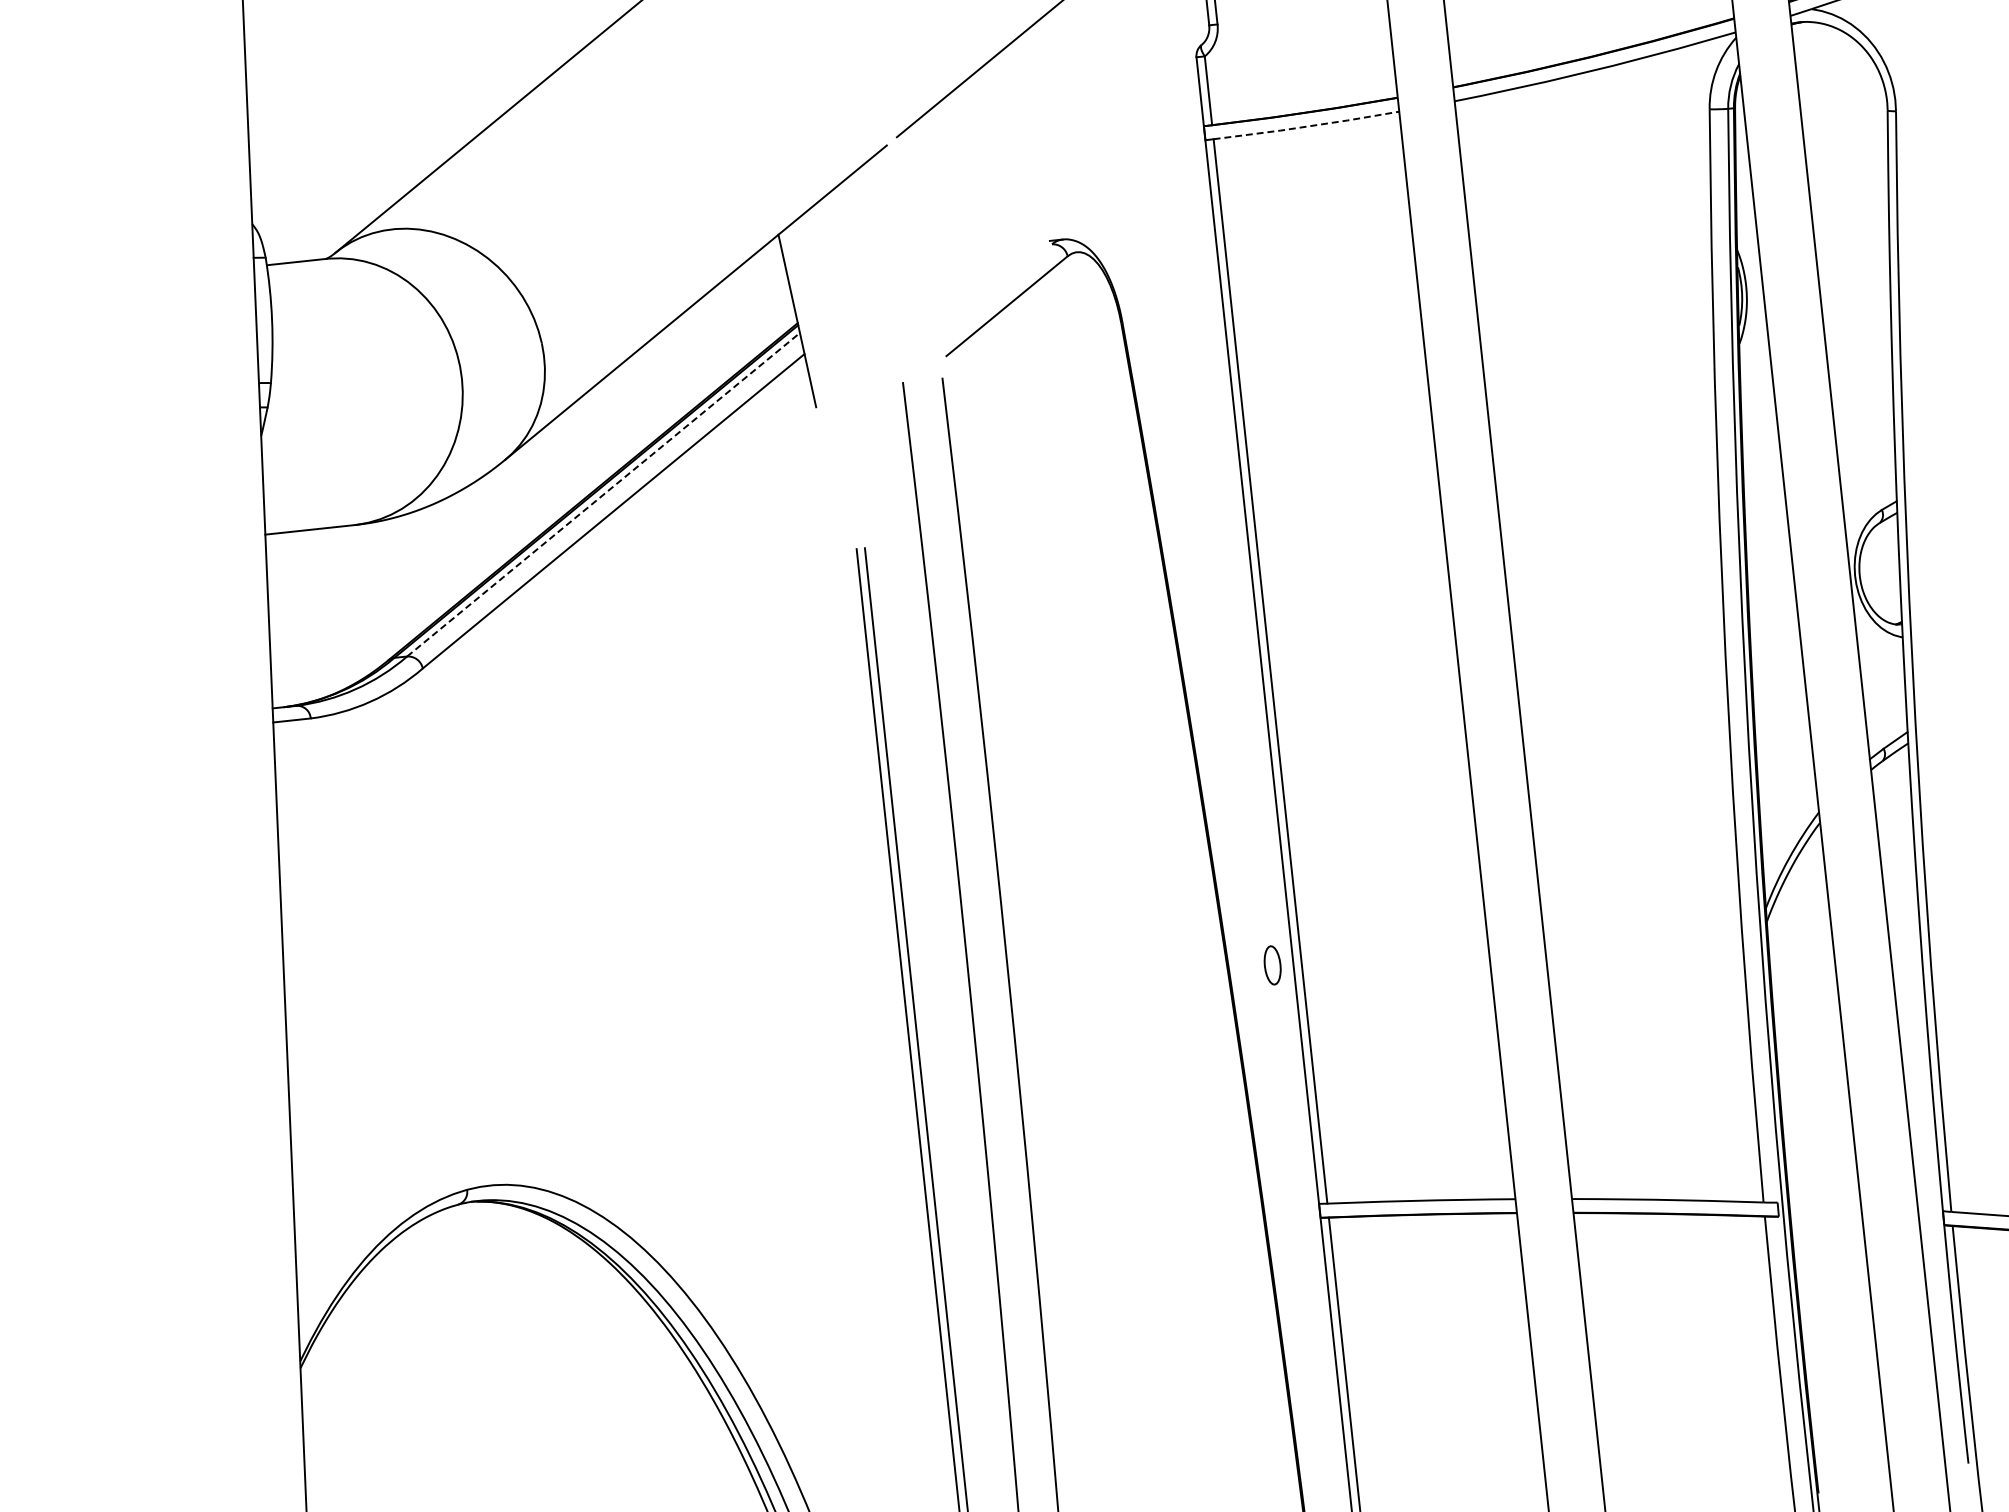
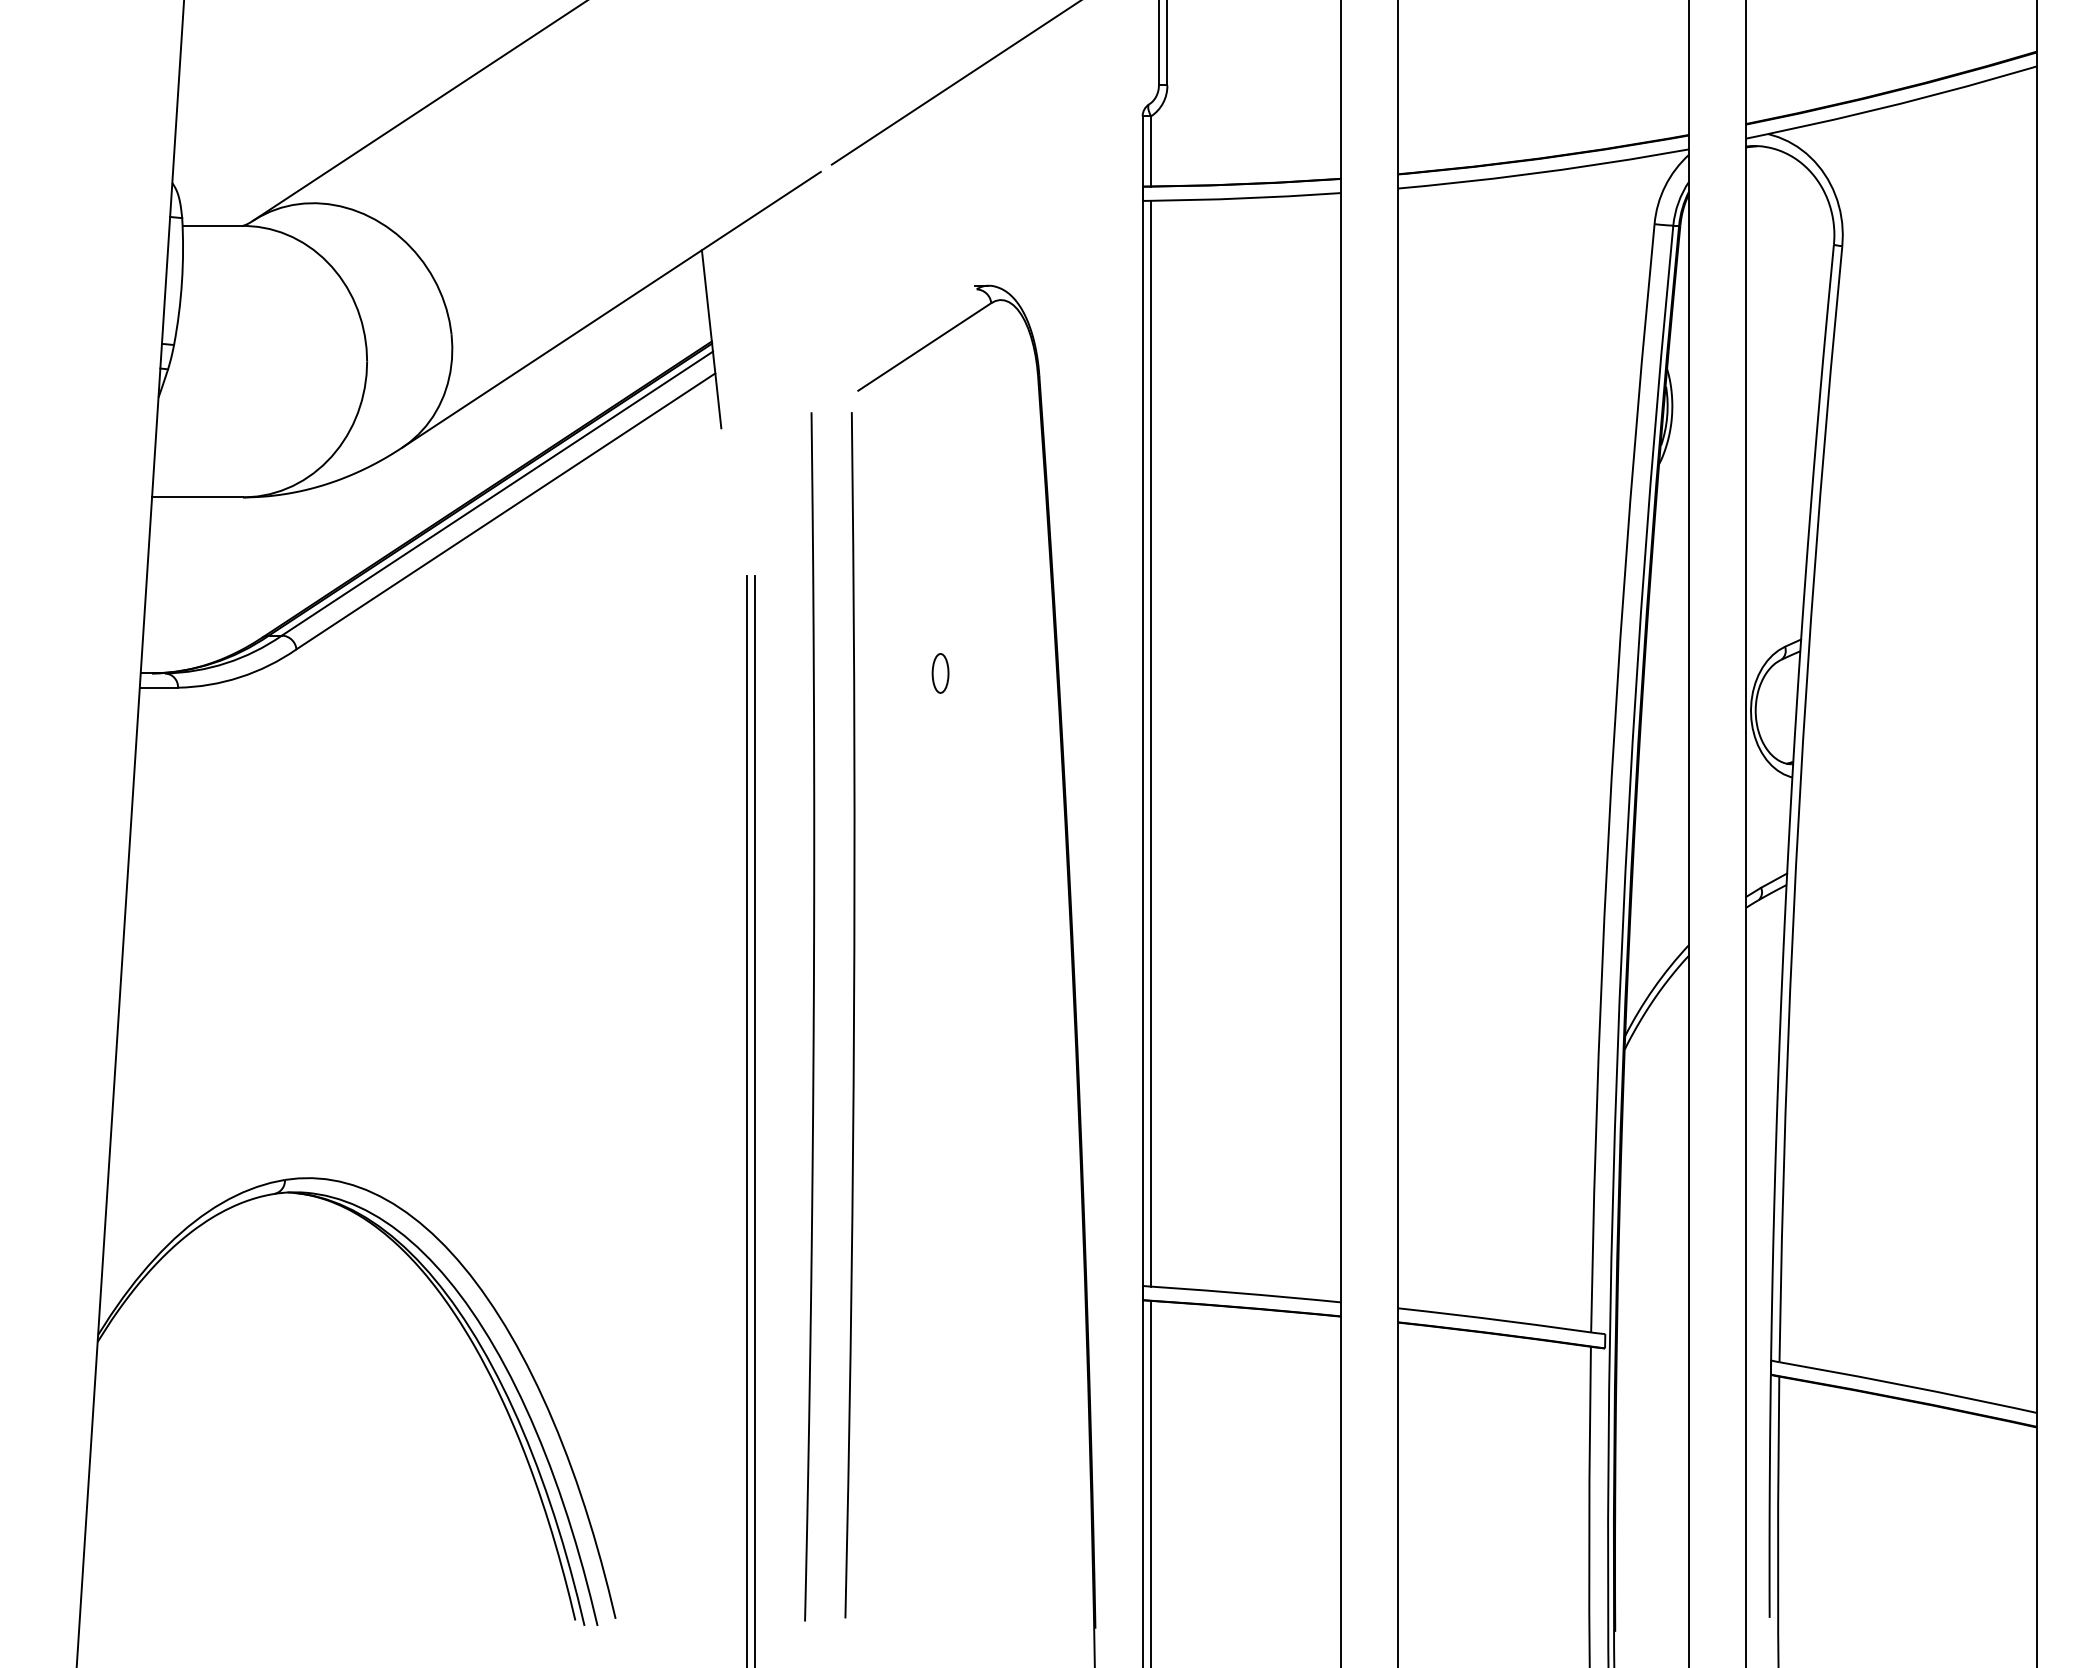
line: (1306, 126) -> (1246, 198), dashed -> solid
line: (603, 494) -> (497, 493), dashed -> solid
part: (1272, 965) -> (940, 673), moved

